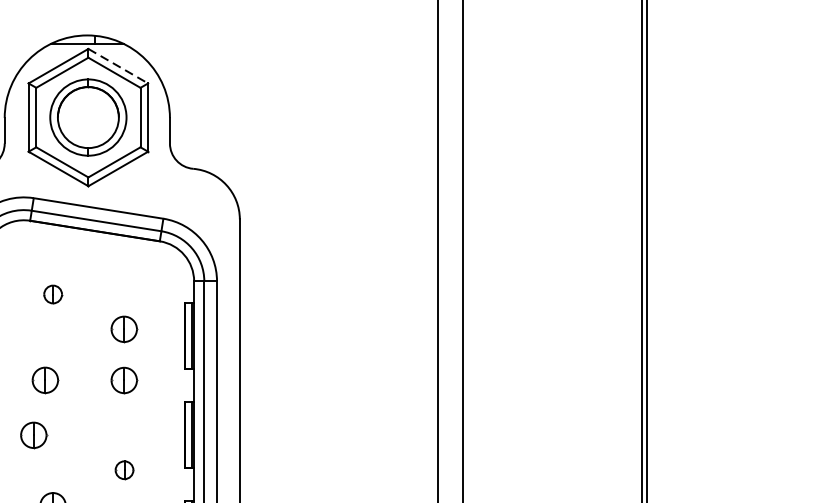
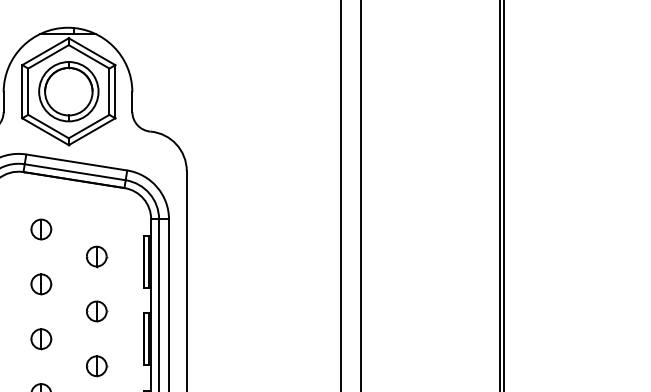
line: (118, 65) -> (92, 51), dashed -> solid
part: (53, 294) -> (41, 229), size x1.43
part: (45, 380) -> (41, 284), moved
part: (125, 380) -> (97, 311), moved
part: (34, 435) -> (41, 339), moved
part: (125, 470) -> (97, 366), size x1.43

